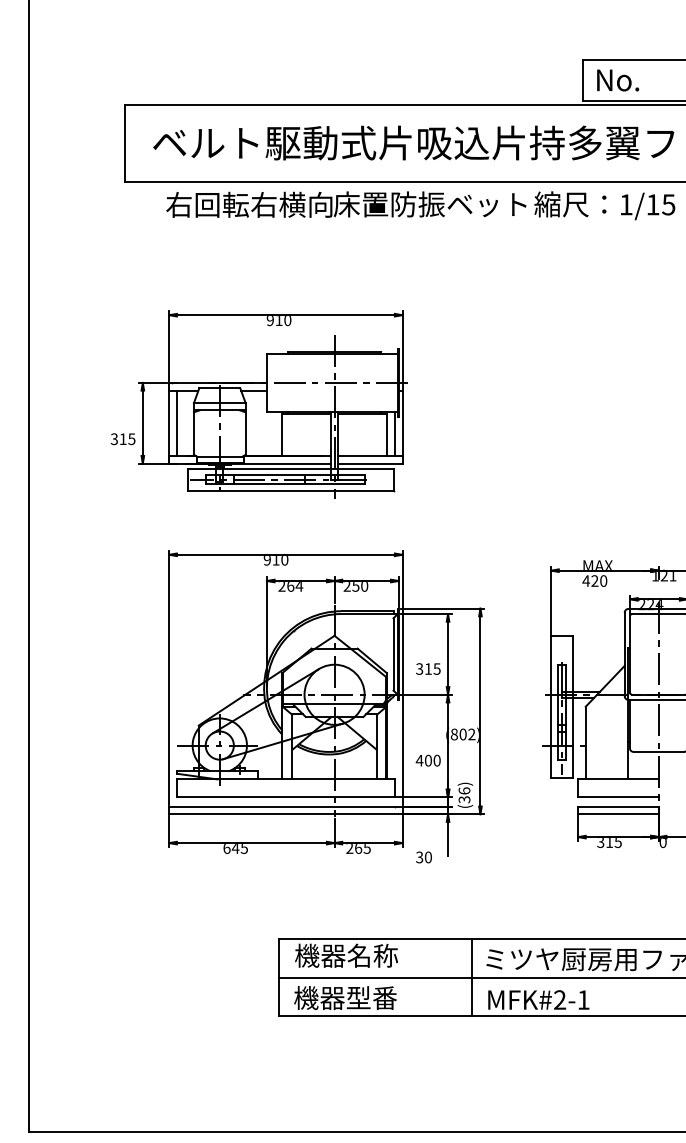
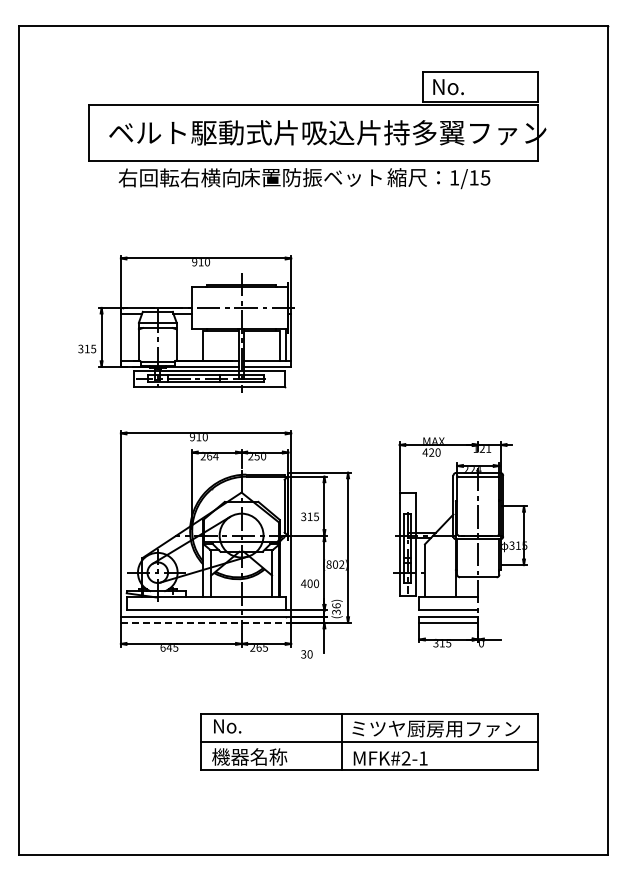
line: (176, 423) -> (126, 337), removed
line: (286, 813) -> (206, 622), solid -> dashed
text: (345, 954) -> (249, 725), 機器名称 -> No.
text: (371, 997) -> (268, 756), 機器型番 -> 機器名称

